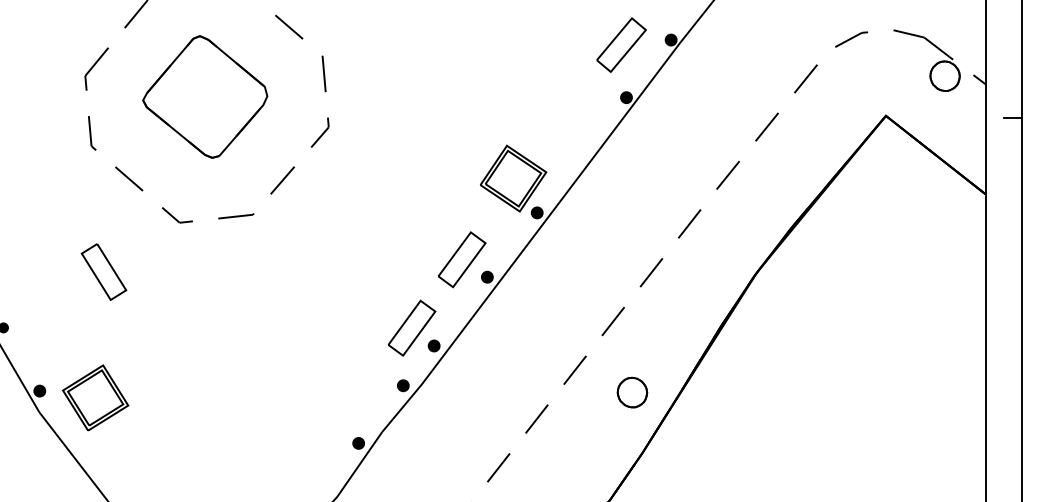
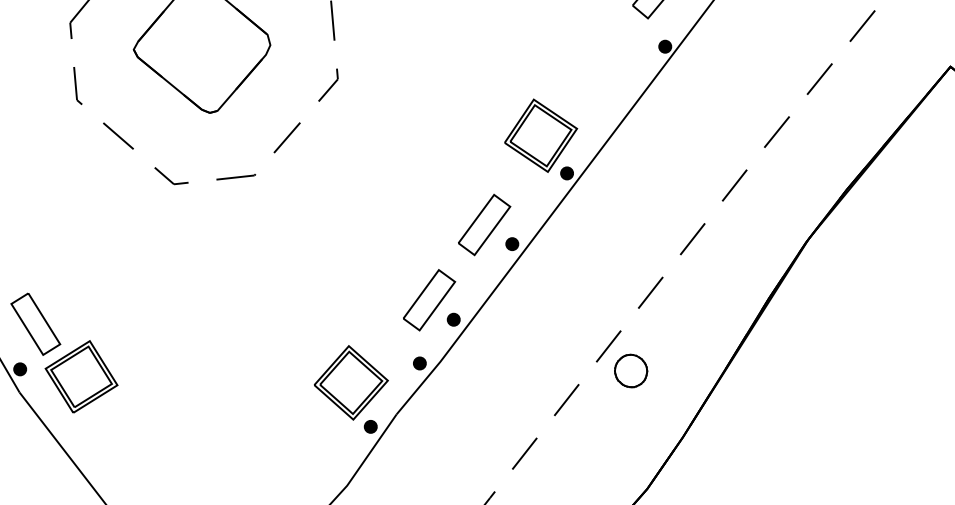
part: (103, 271) -> (35, 323), moved
part: (632, 392) -> (631, 370), moved
part: (341, 402) -> (351, 381), added

